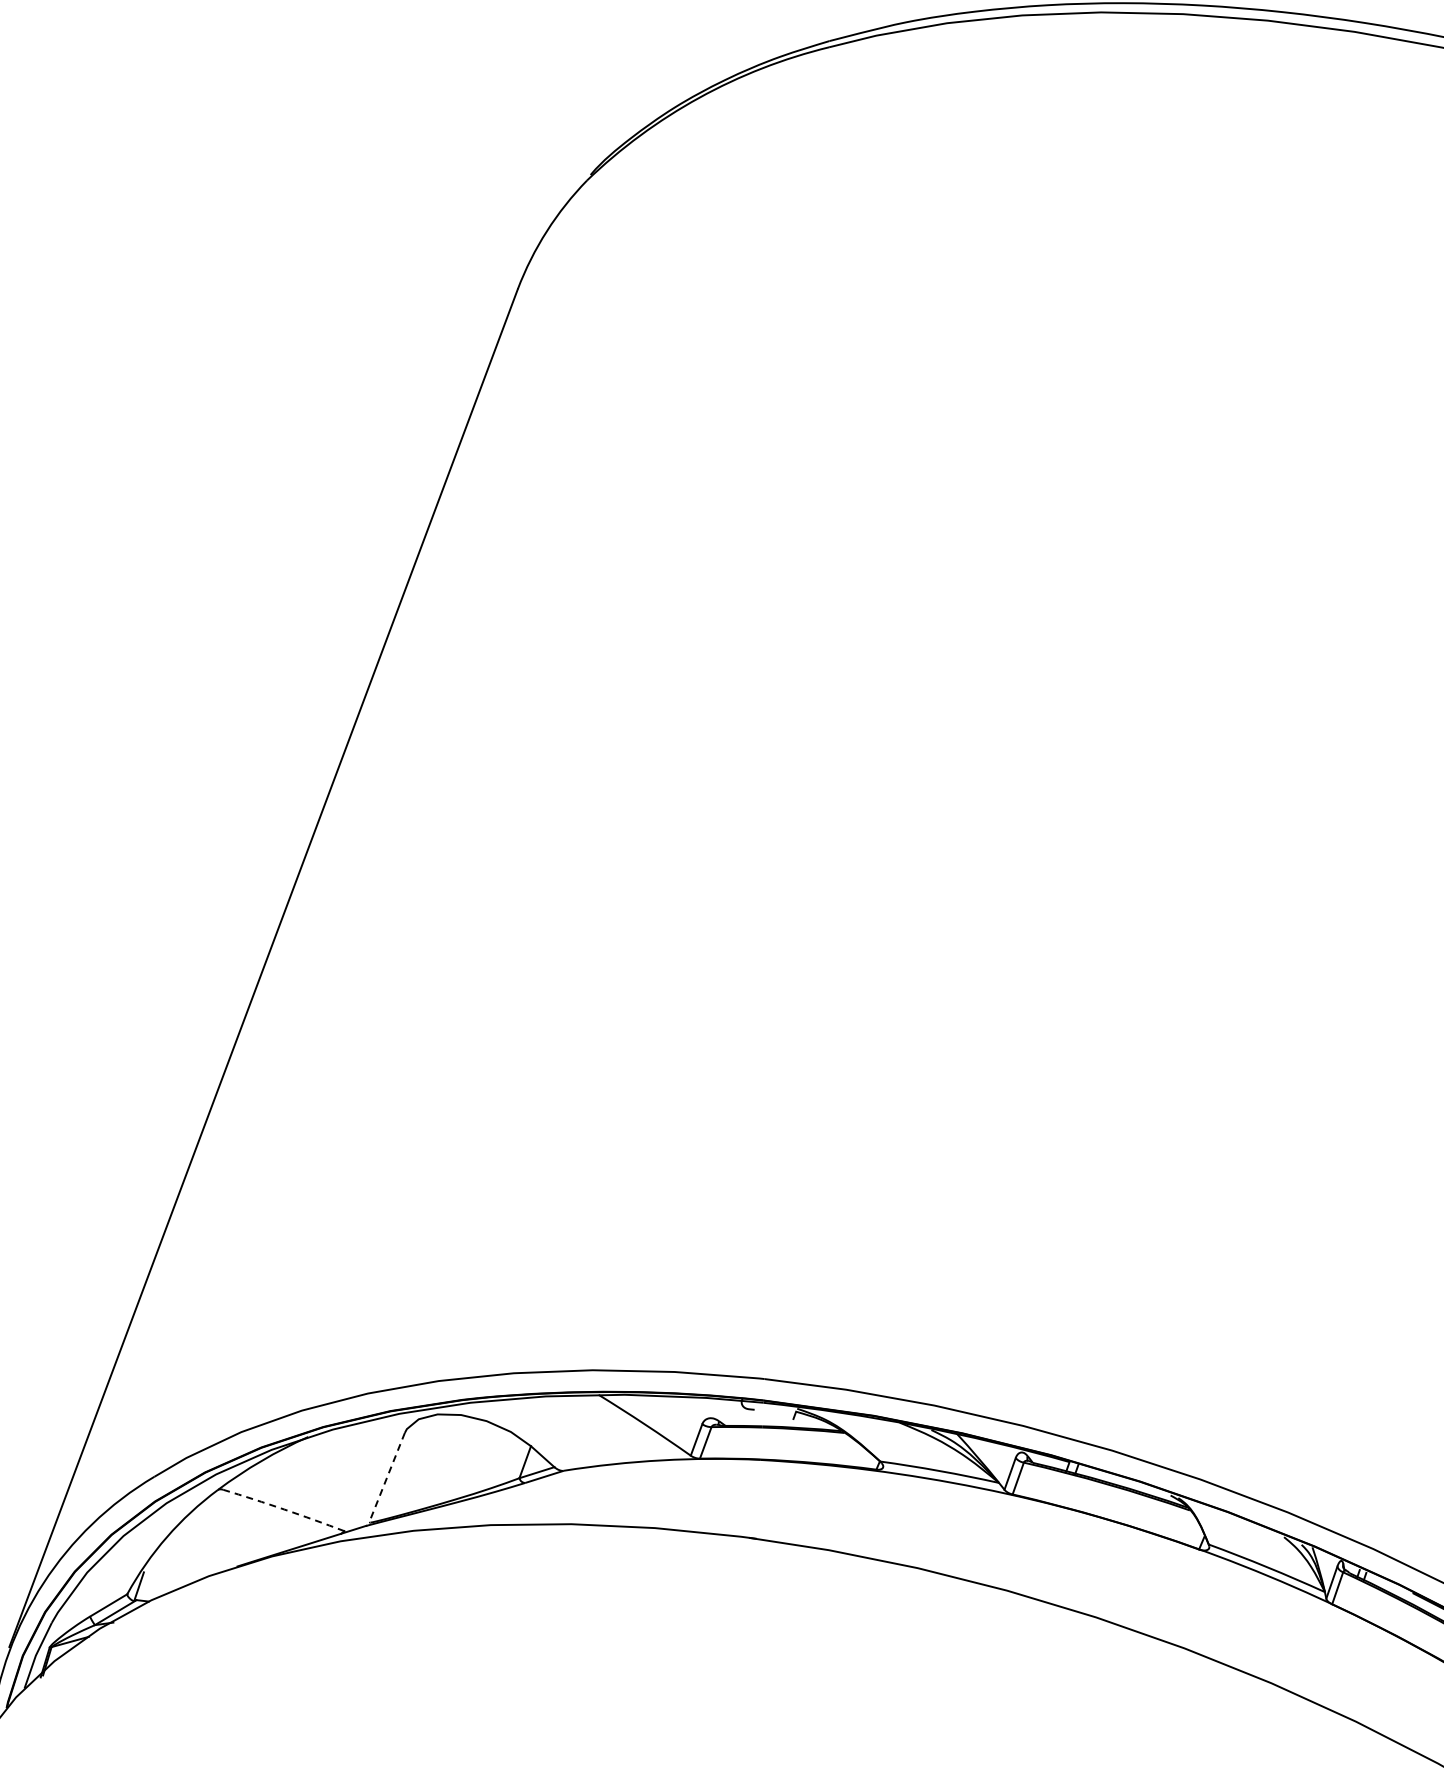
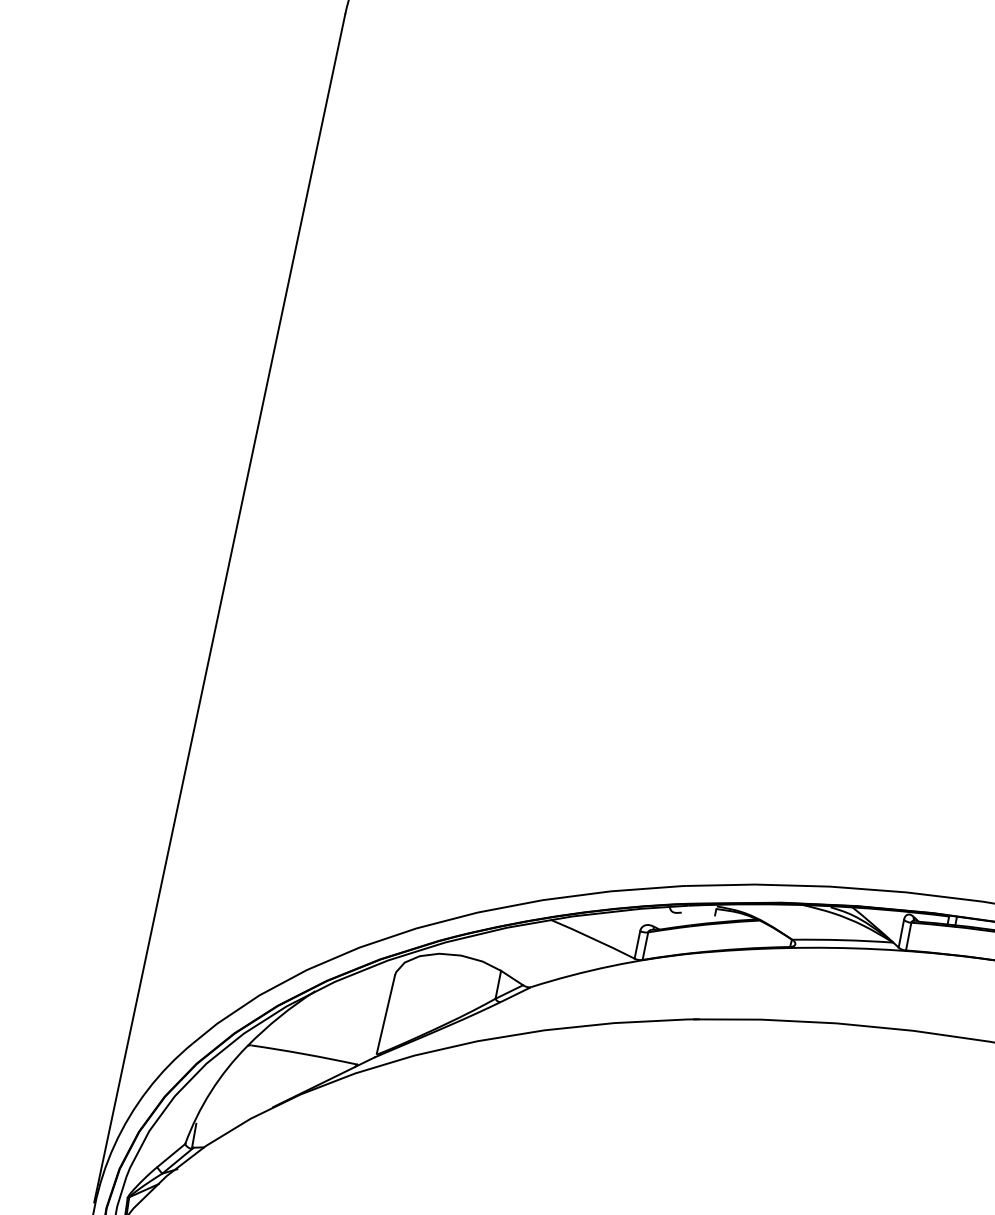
line: (387, 1477) -> (386, 1014), dashed -> solid
arc: (284, 1509) -> (304, 1054), dashed -> solid

